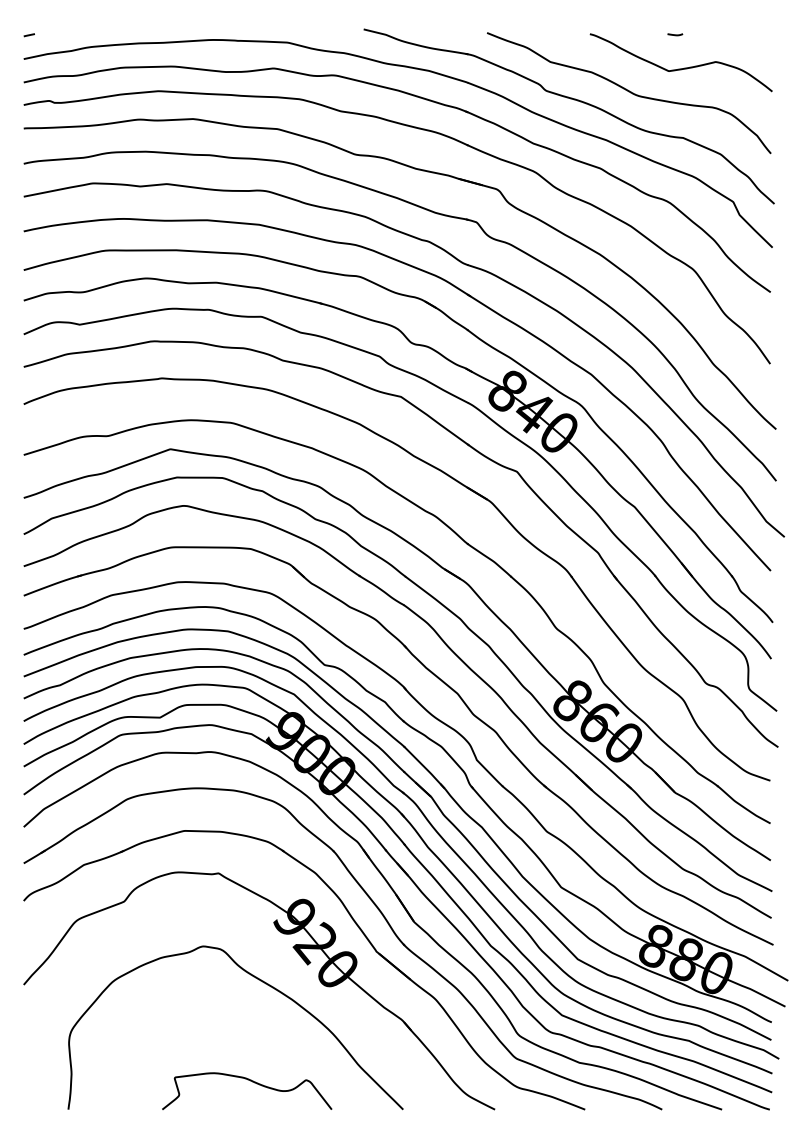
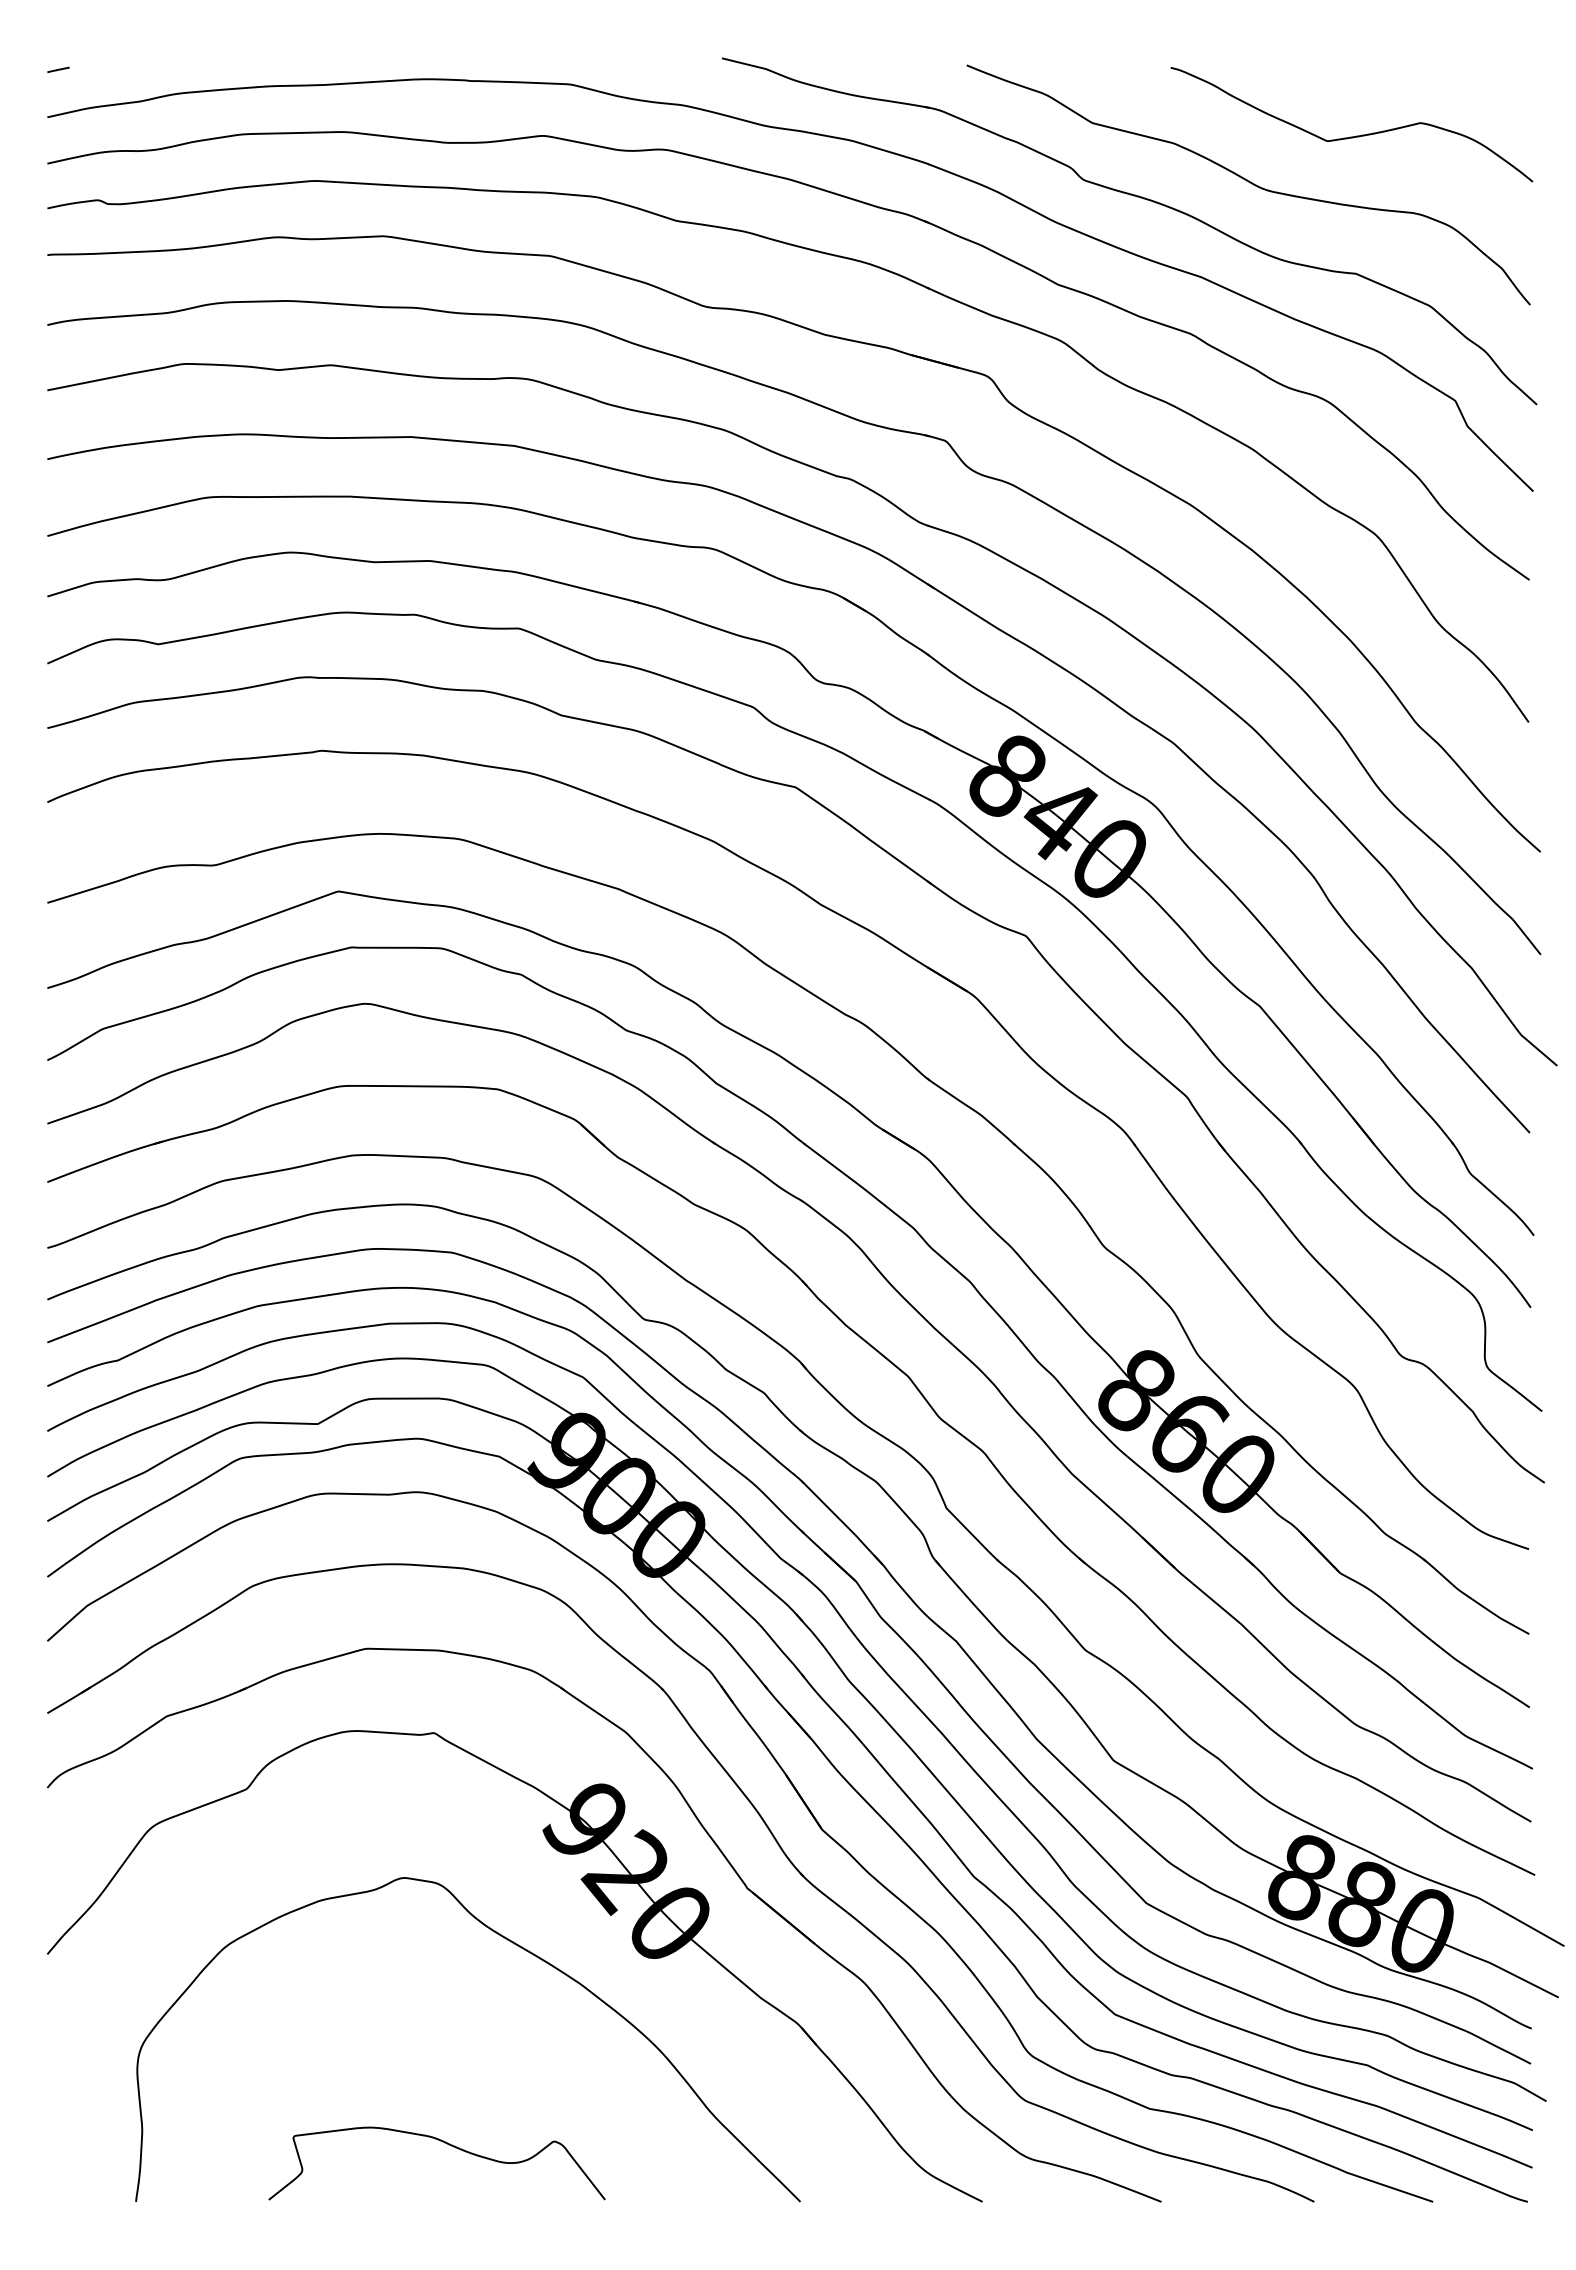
curve: (675, 34) -> (1340, 68), removed
curve: (252, 1082) -> (447, 2146), moved

